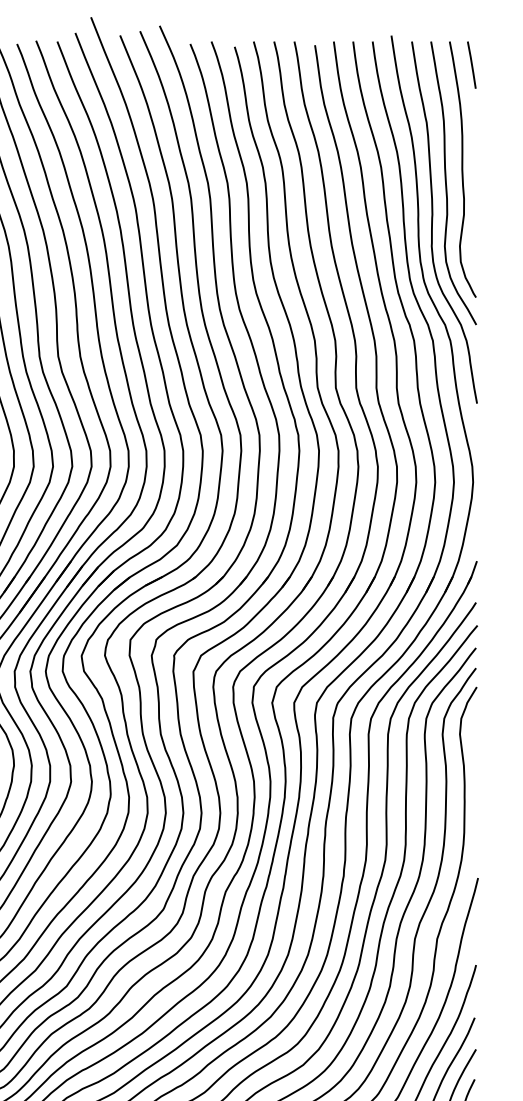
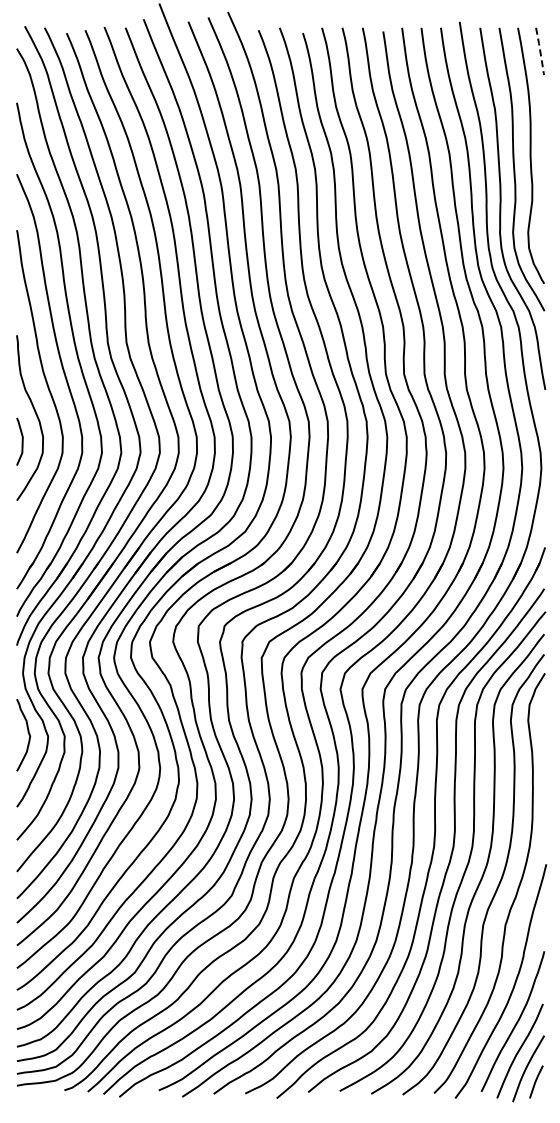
line: (472, 65) -> (540, 51), solid -> dashed

